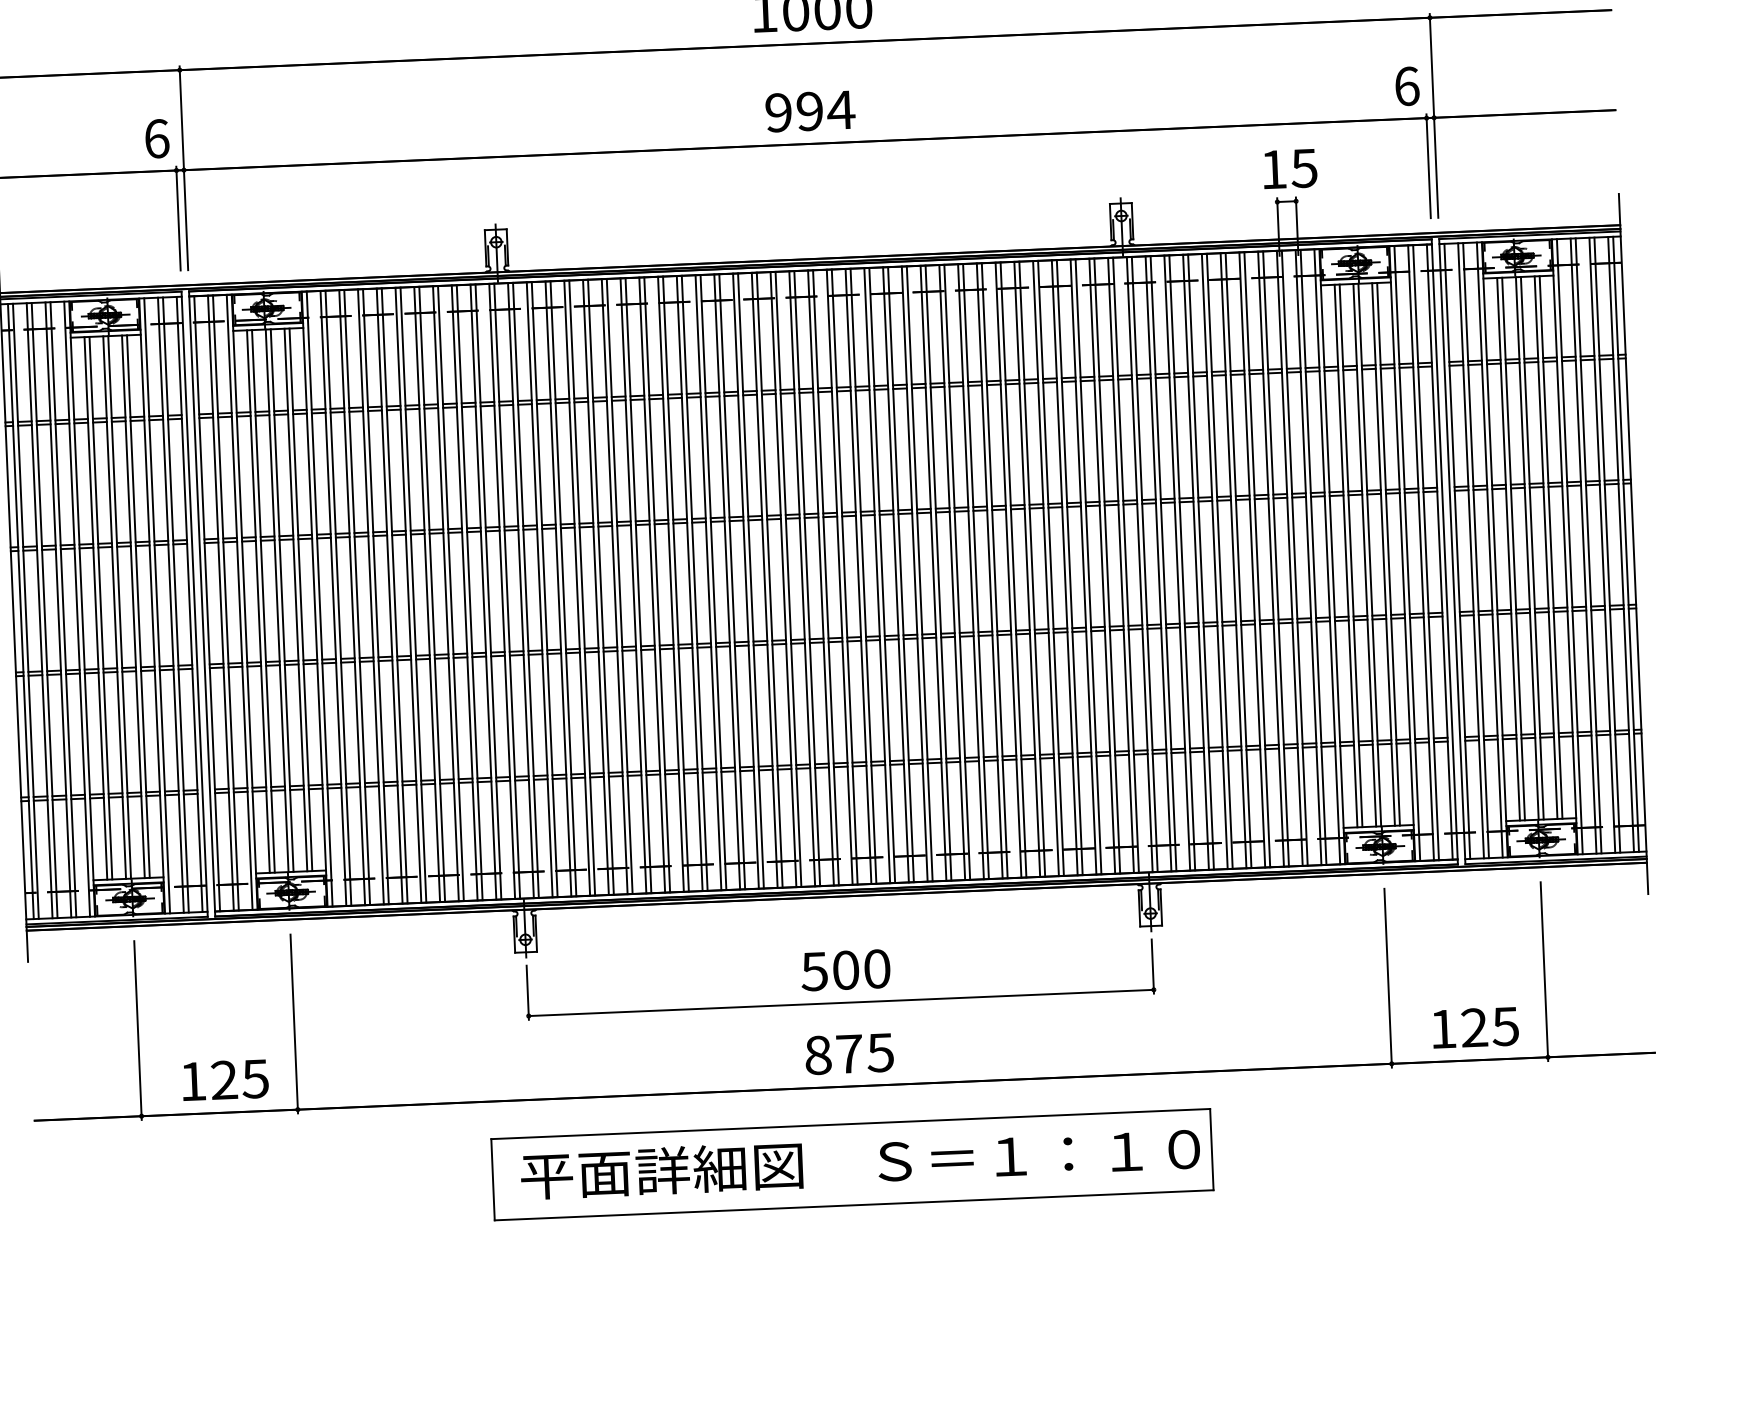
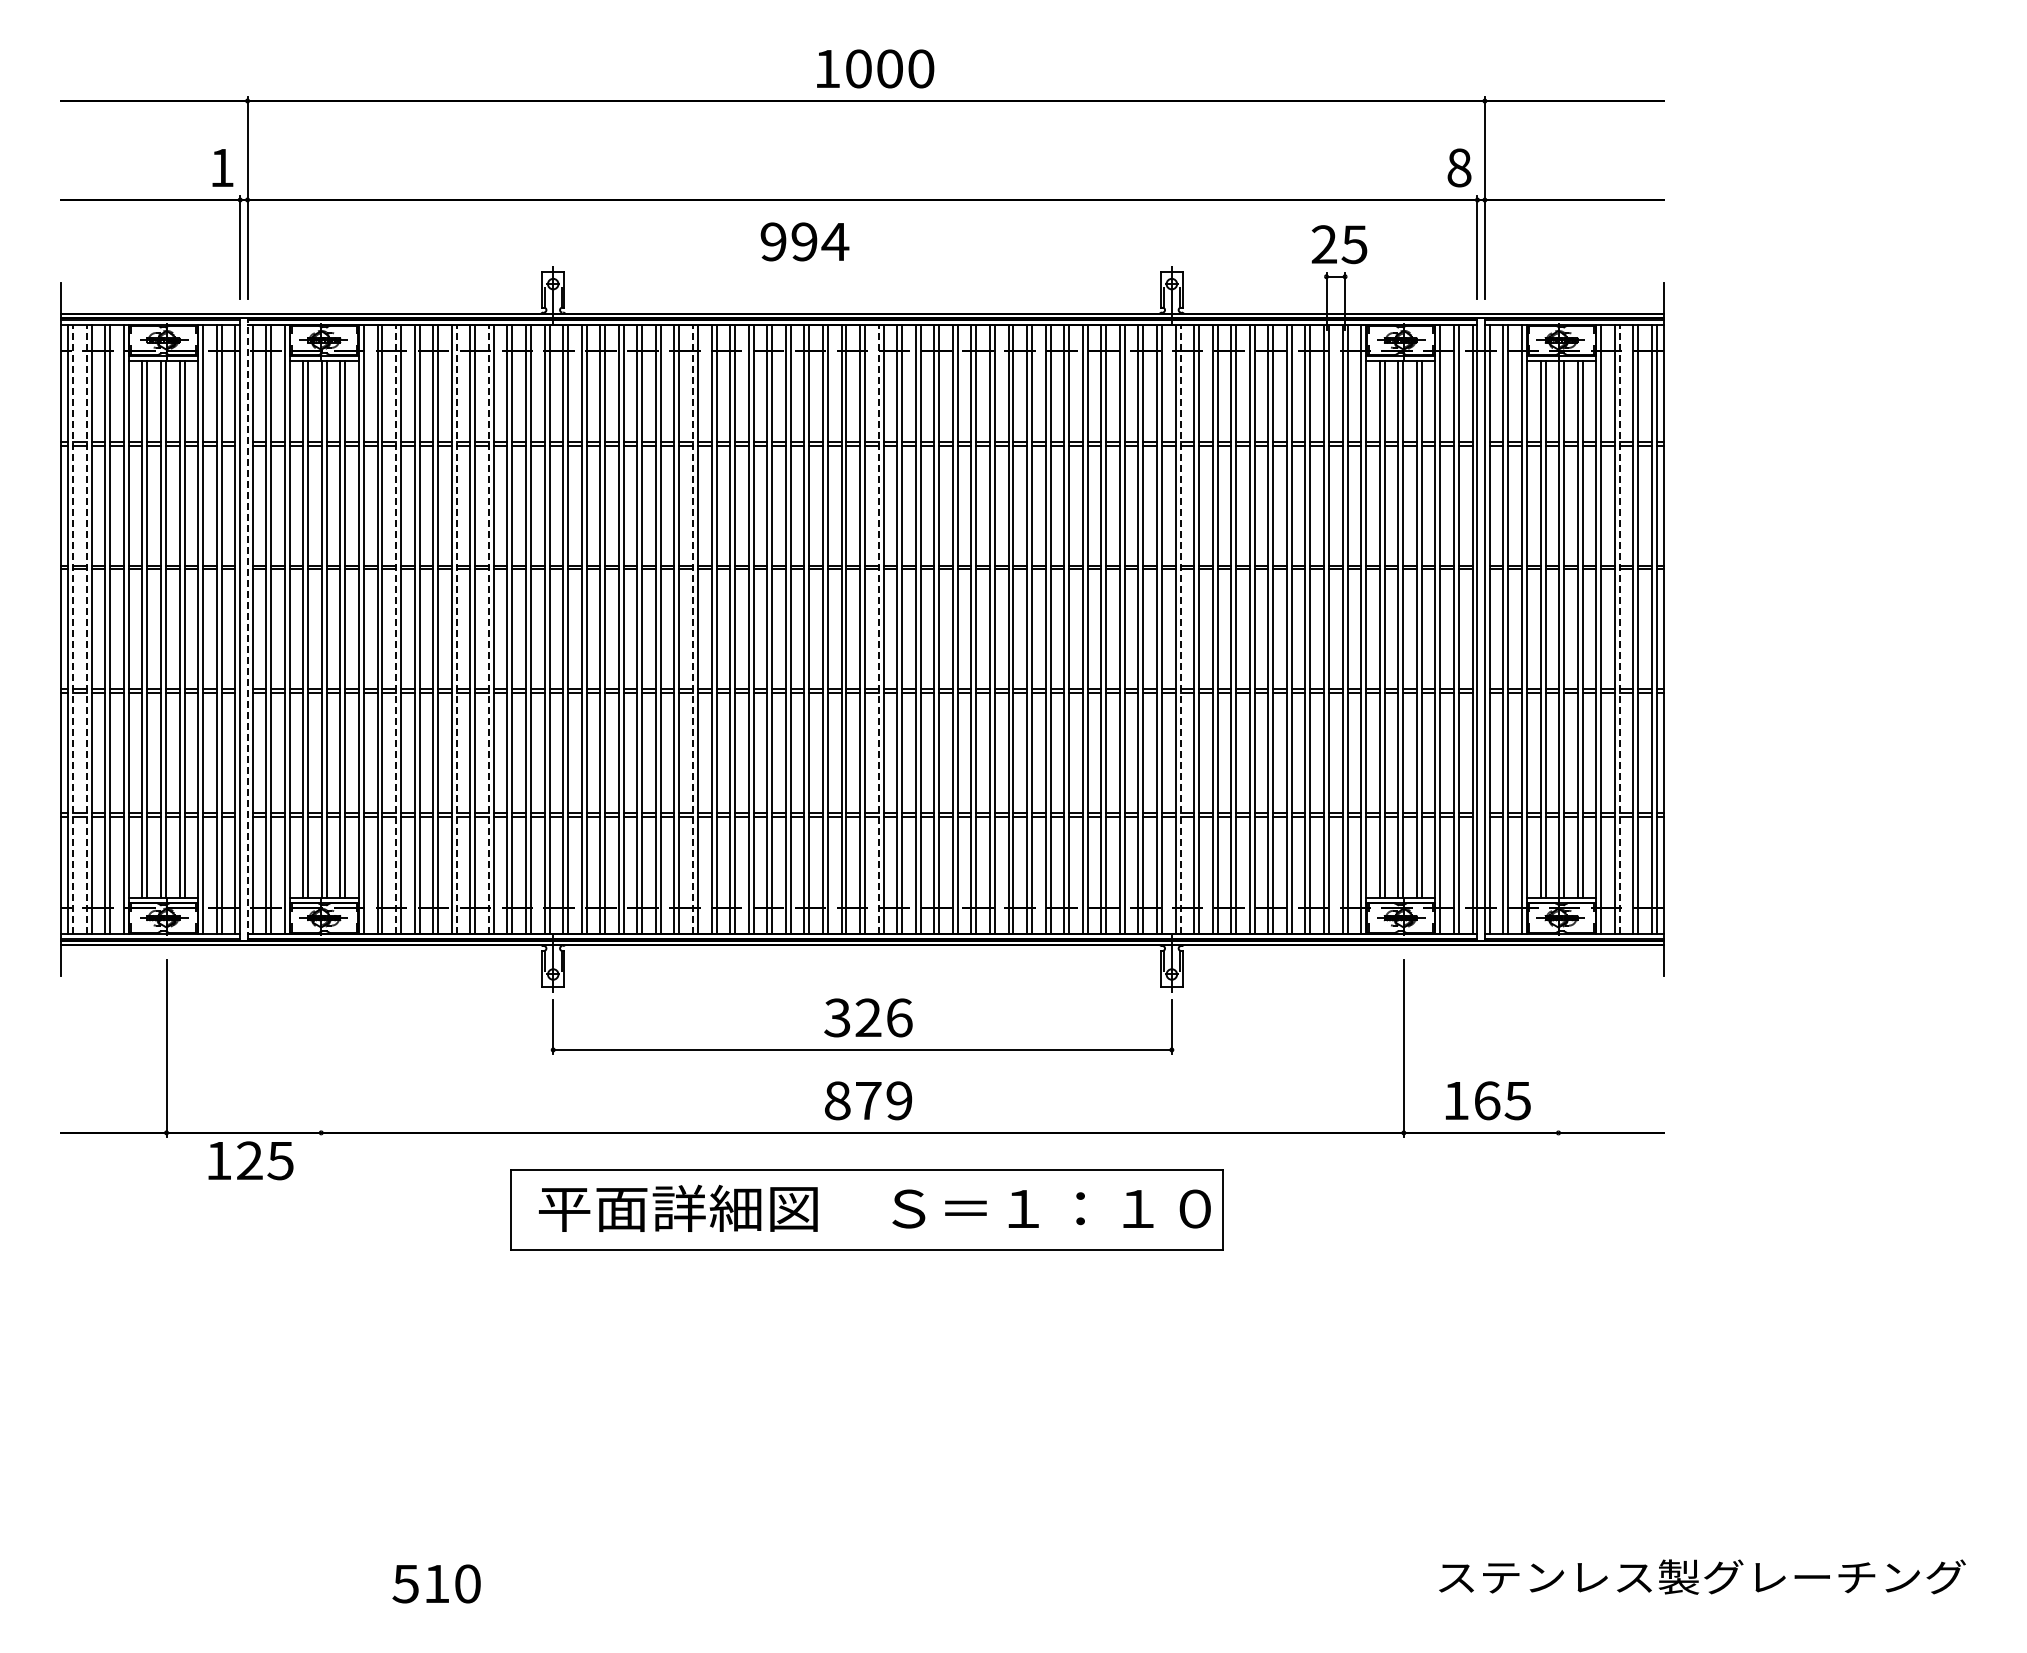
text: (1407, 86) -> (1459, 167), 6 -> 8
text: (809, 111) -> (804, 241), moved
text: (157, 138) -> (222, 167), 6 -> 1
text: (1272, 169) -> (1323, 244), 15 -> 25
line: (1588, 545) -> (1619, 628), solid -> dashed
line: (1144, 563) -> (1180, 628), solid -> dashed
line: (839, 576) -> (878, 628), solid -> dashed
line: (652, 584) -> (693, 628), solid -> dashed
line: (445, 592) -> (488, 628), solid -> dashed
line: (413, 594) -> (456, 628), solid -> dashed
line: (352, 596) -> (396, 628), solid -> dashed
line: (201, 603) -> (247, 628), solid -> dashed
line: (39, 609) -> (86, 628), solid -> dashed
line: (26, 610) -> (73, 628), solid -> dashed
text: (845, 969) -> (868, 1017), 500 -> 326
line: (1544, 970) -> (1558, 1047), removed
line: (294, 1023) -> (321, 1047), removed
text: (1474, 1027) -> (1487, 1100), 125 -> 165
text: (880, 1052) -> (899, 1100), 875 -> 879
text: (225, 1079) -> (250, 1160), moved

